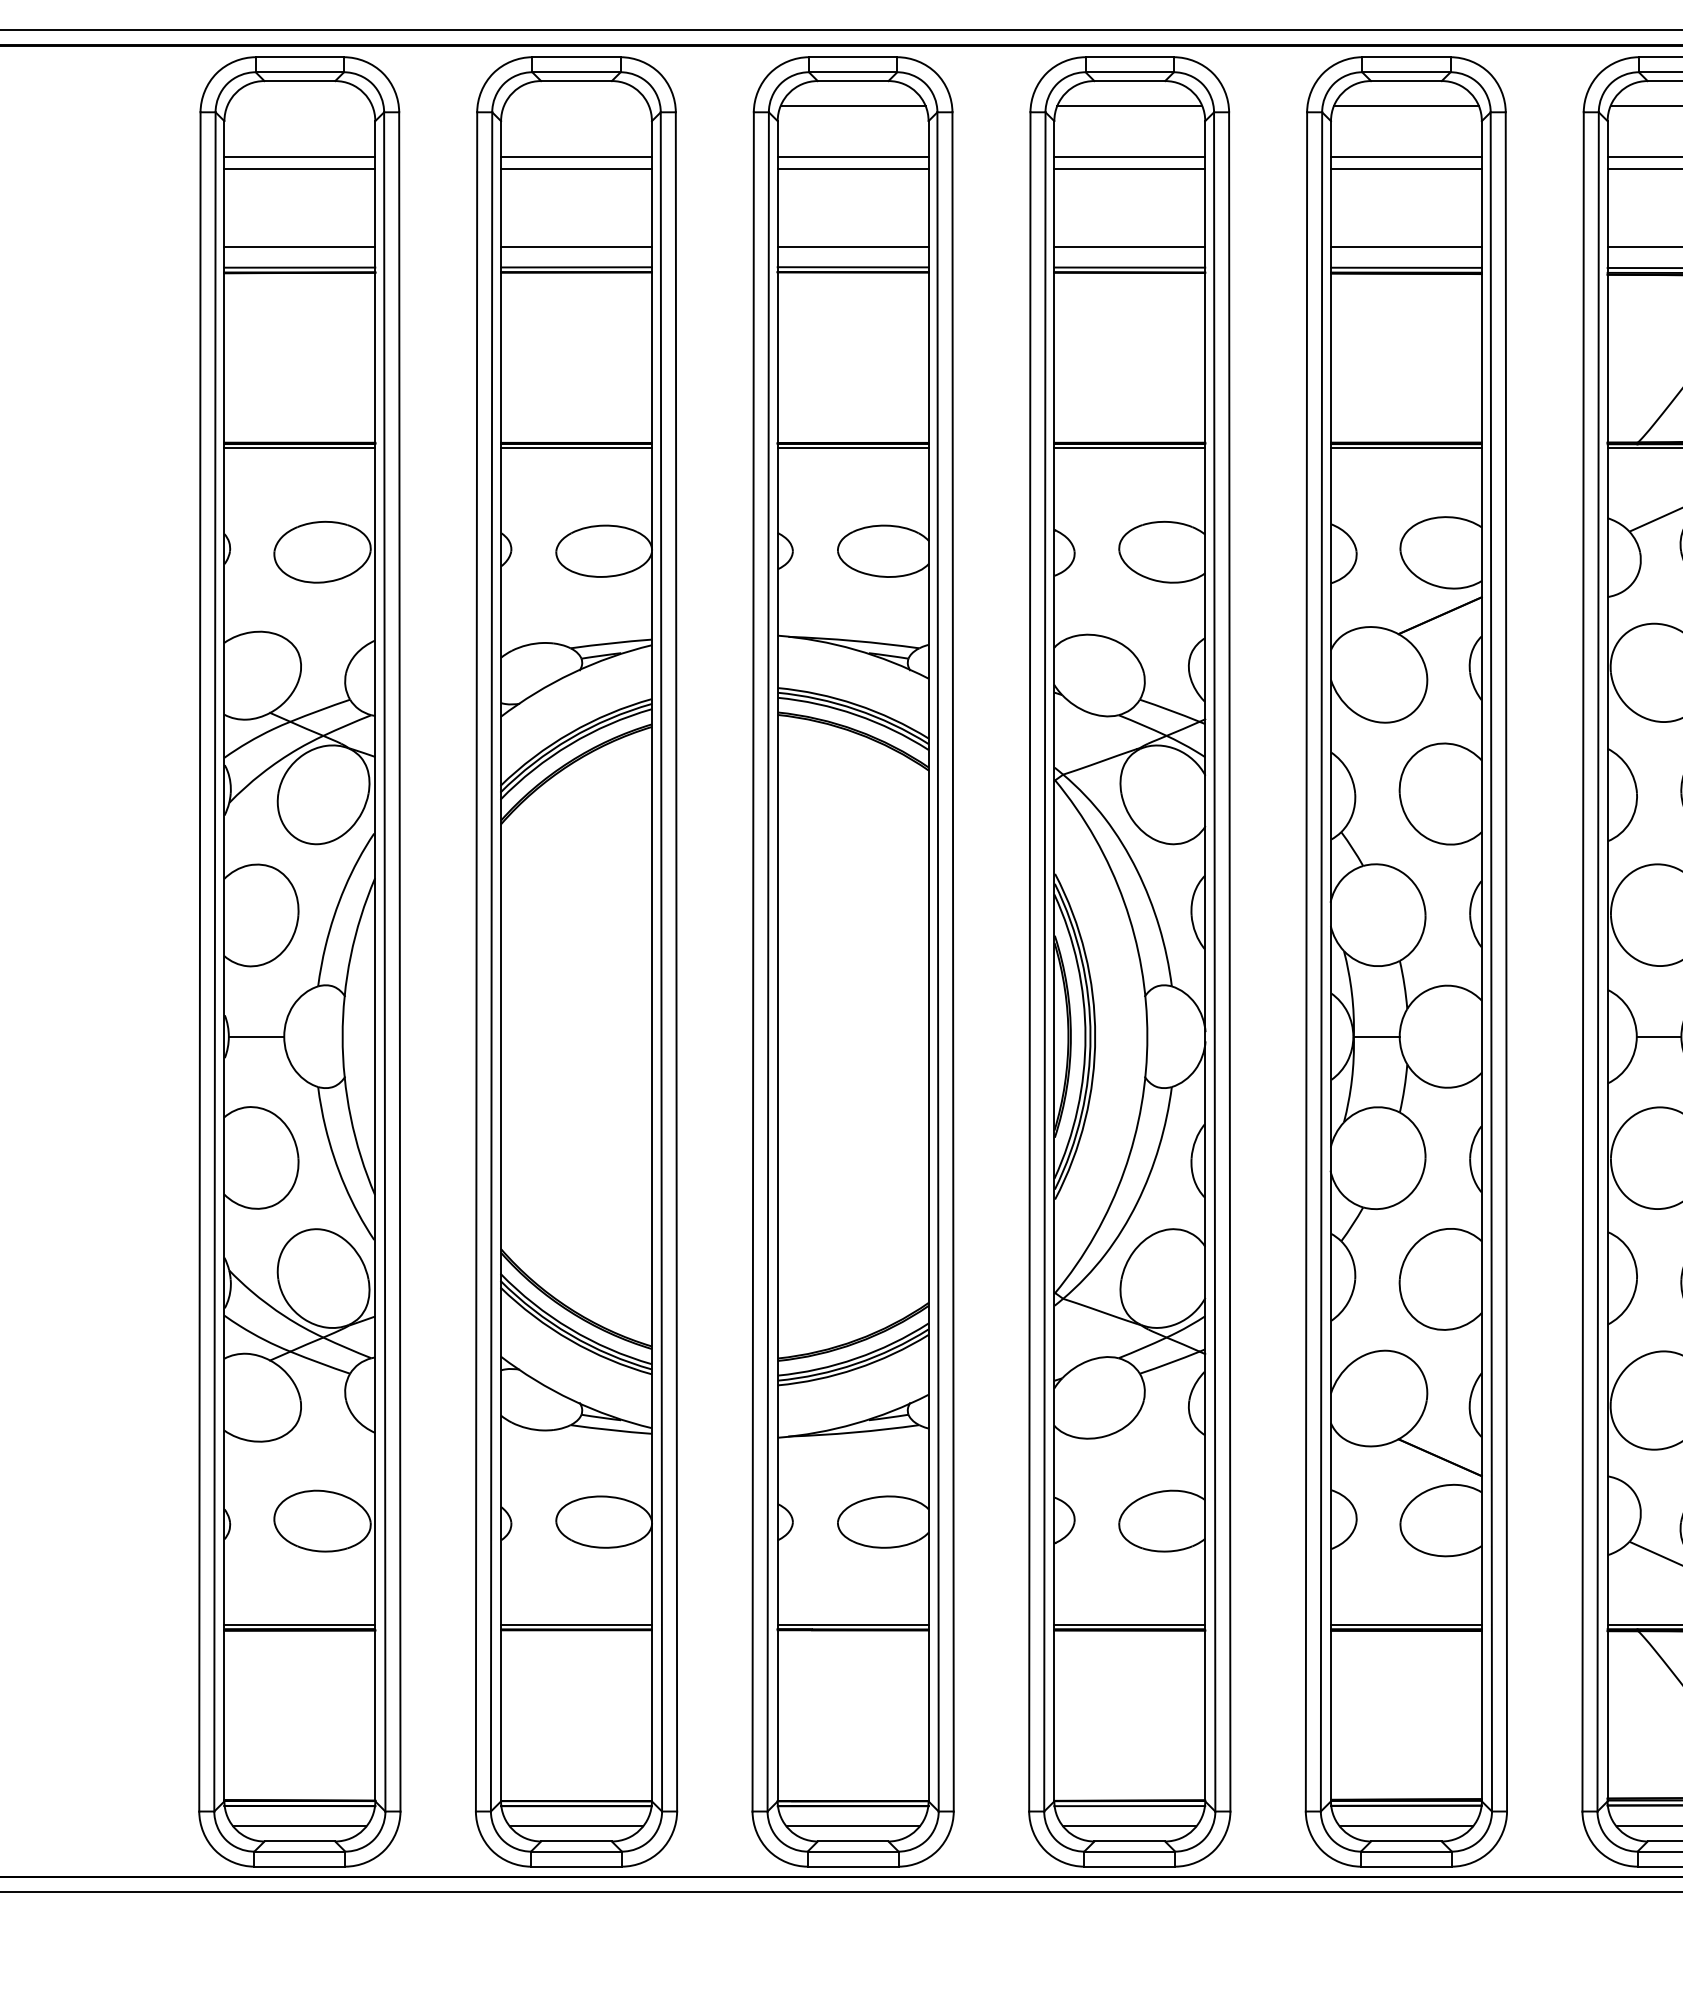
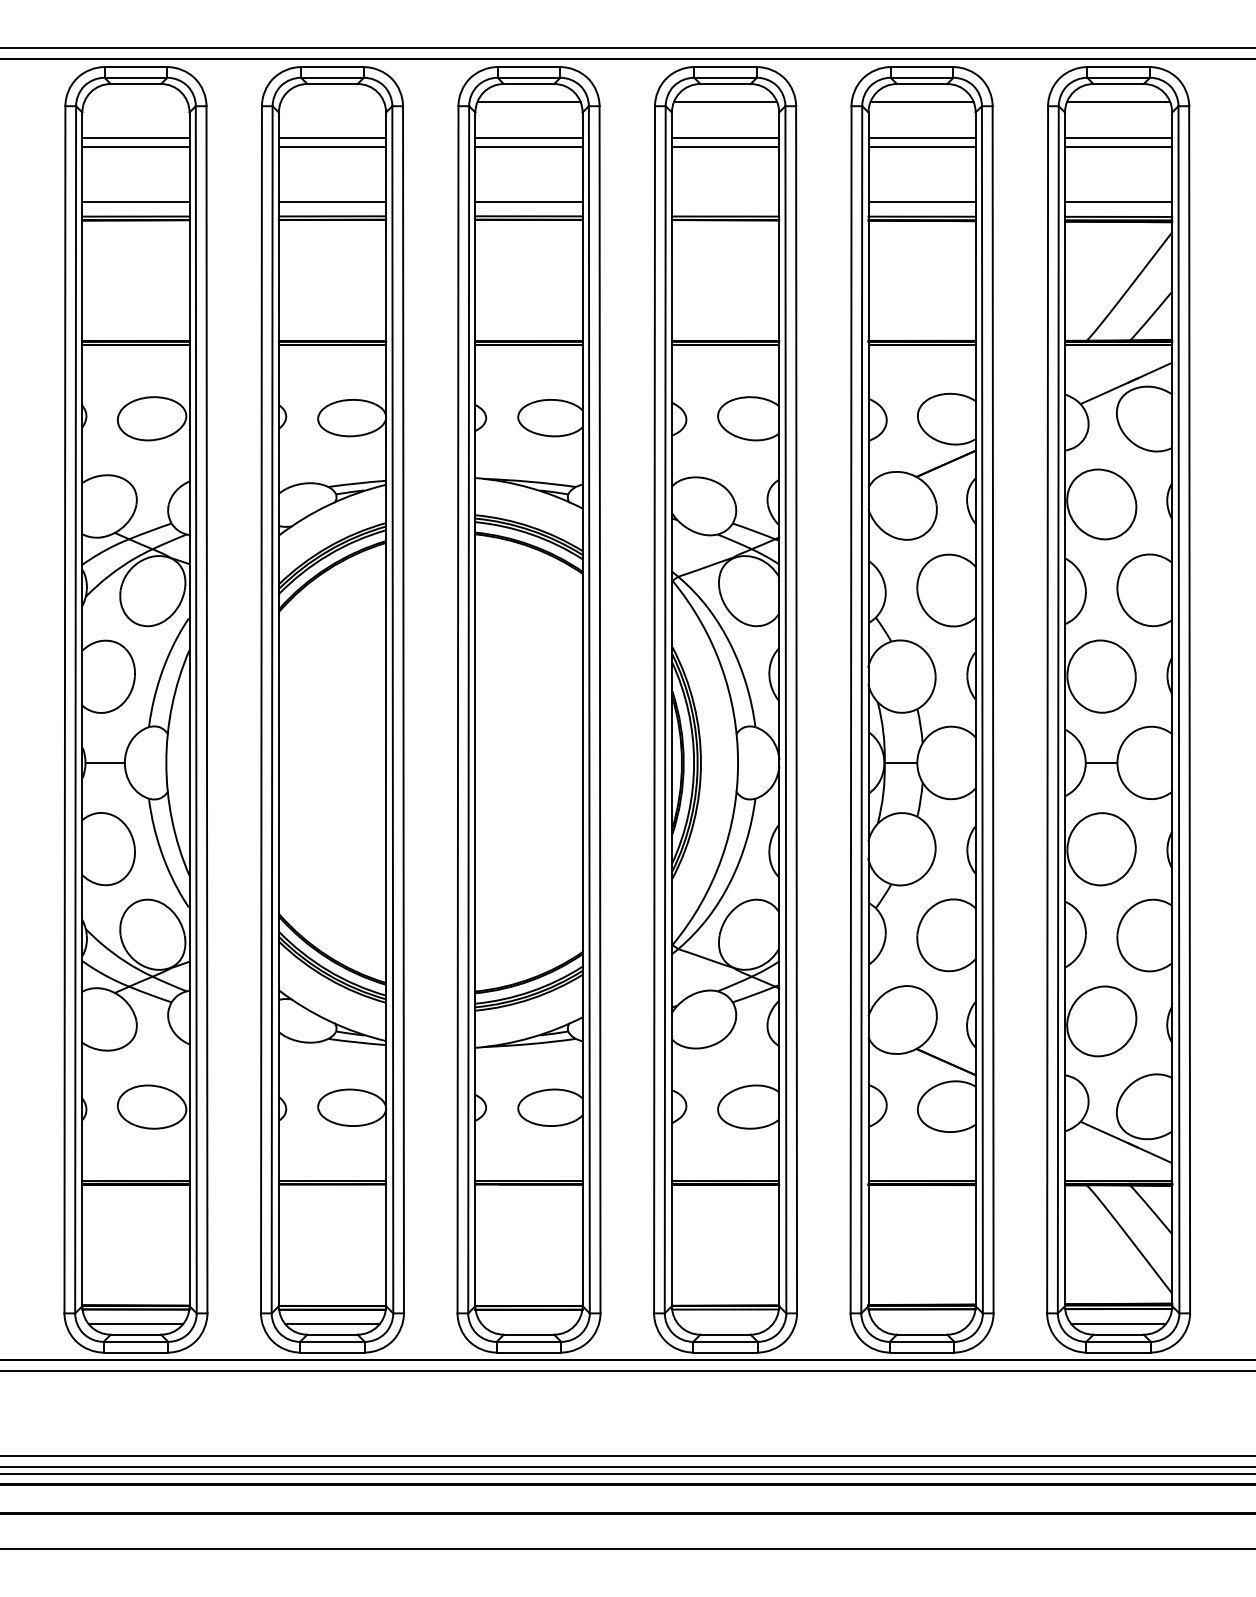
line: (1129, 246) -> (725, 201), removed
line: (852, 1825) -> (528, 1323), removed
line: (1129, 1825) -> (725, 1323), removed
line: (1405, 1825) -> (921, 1323), removed

